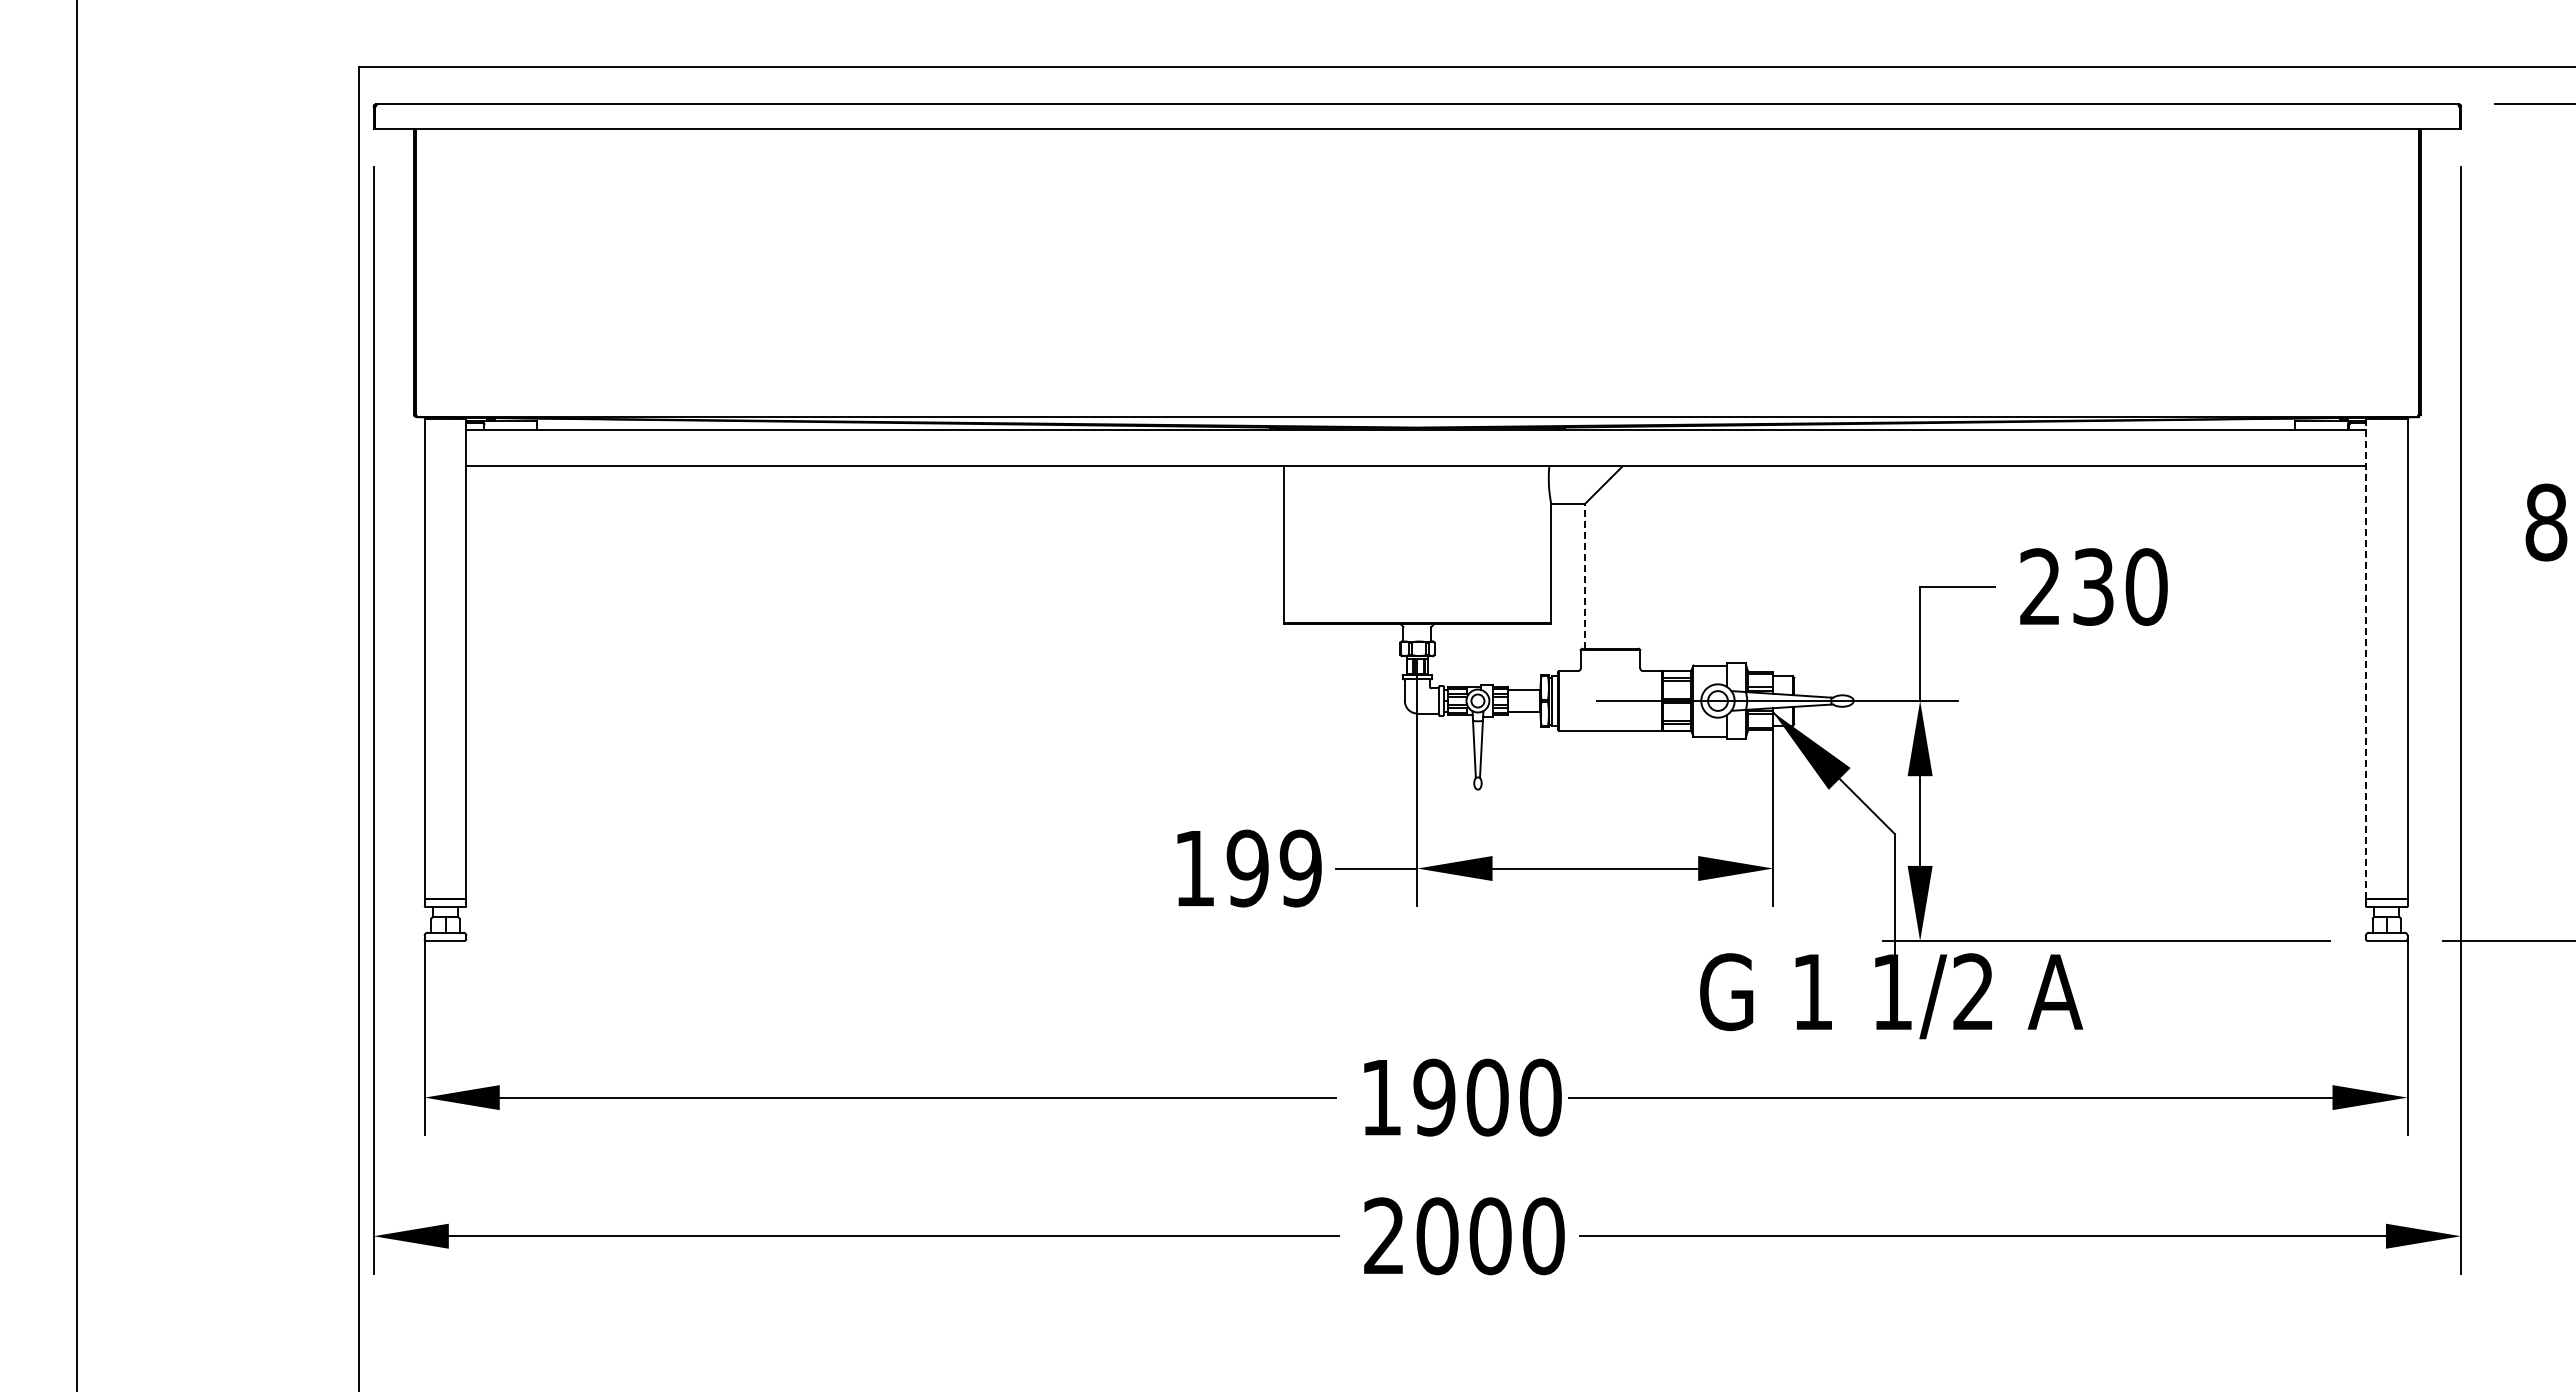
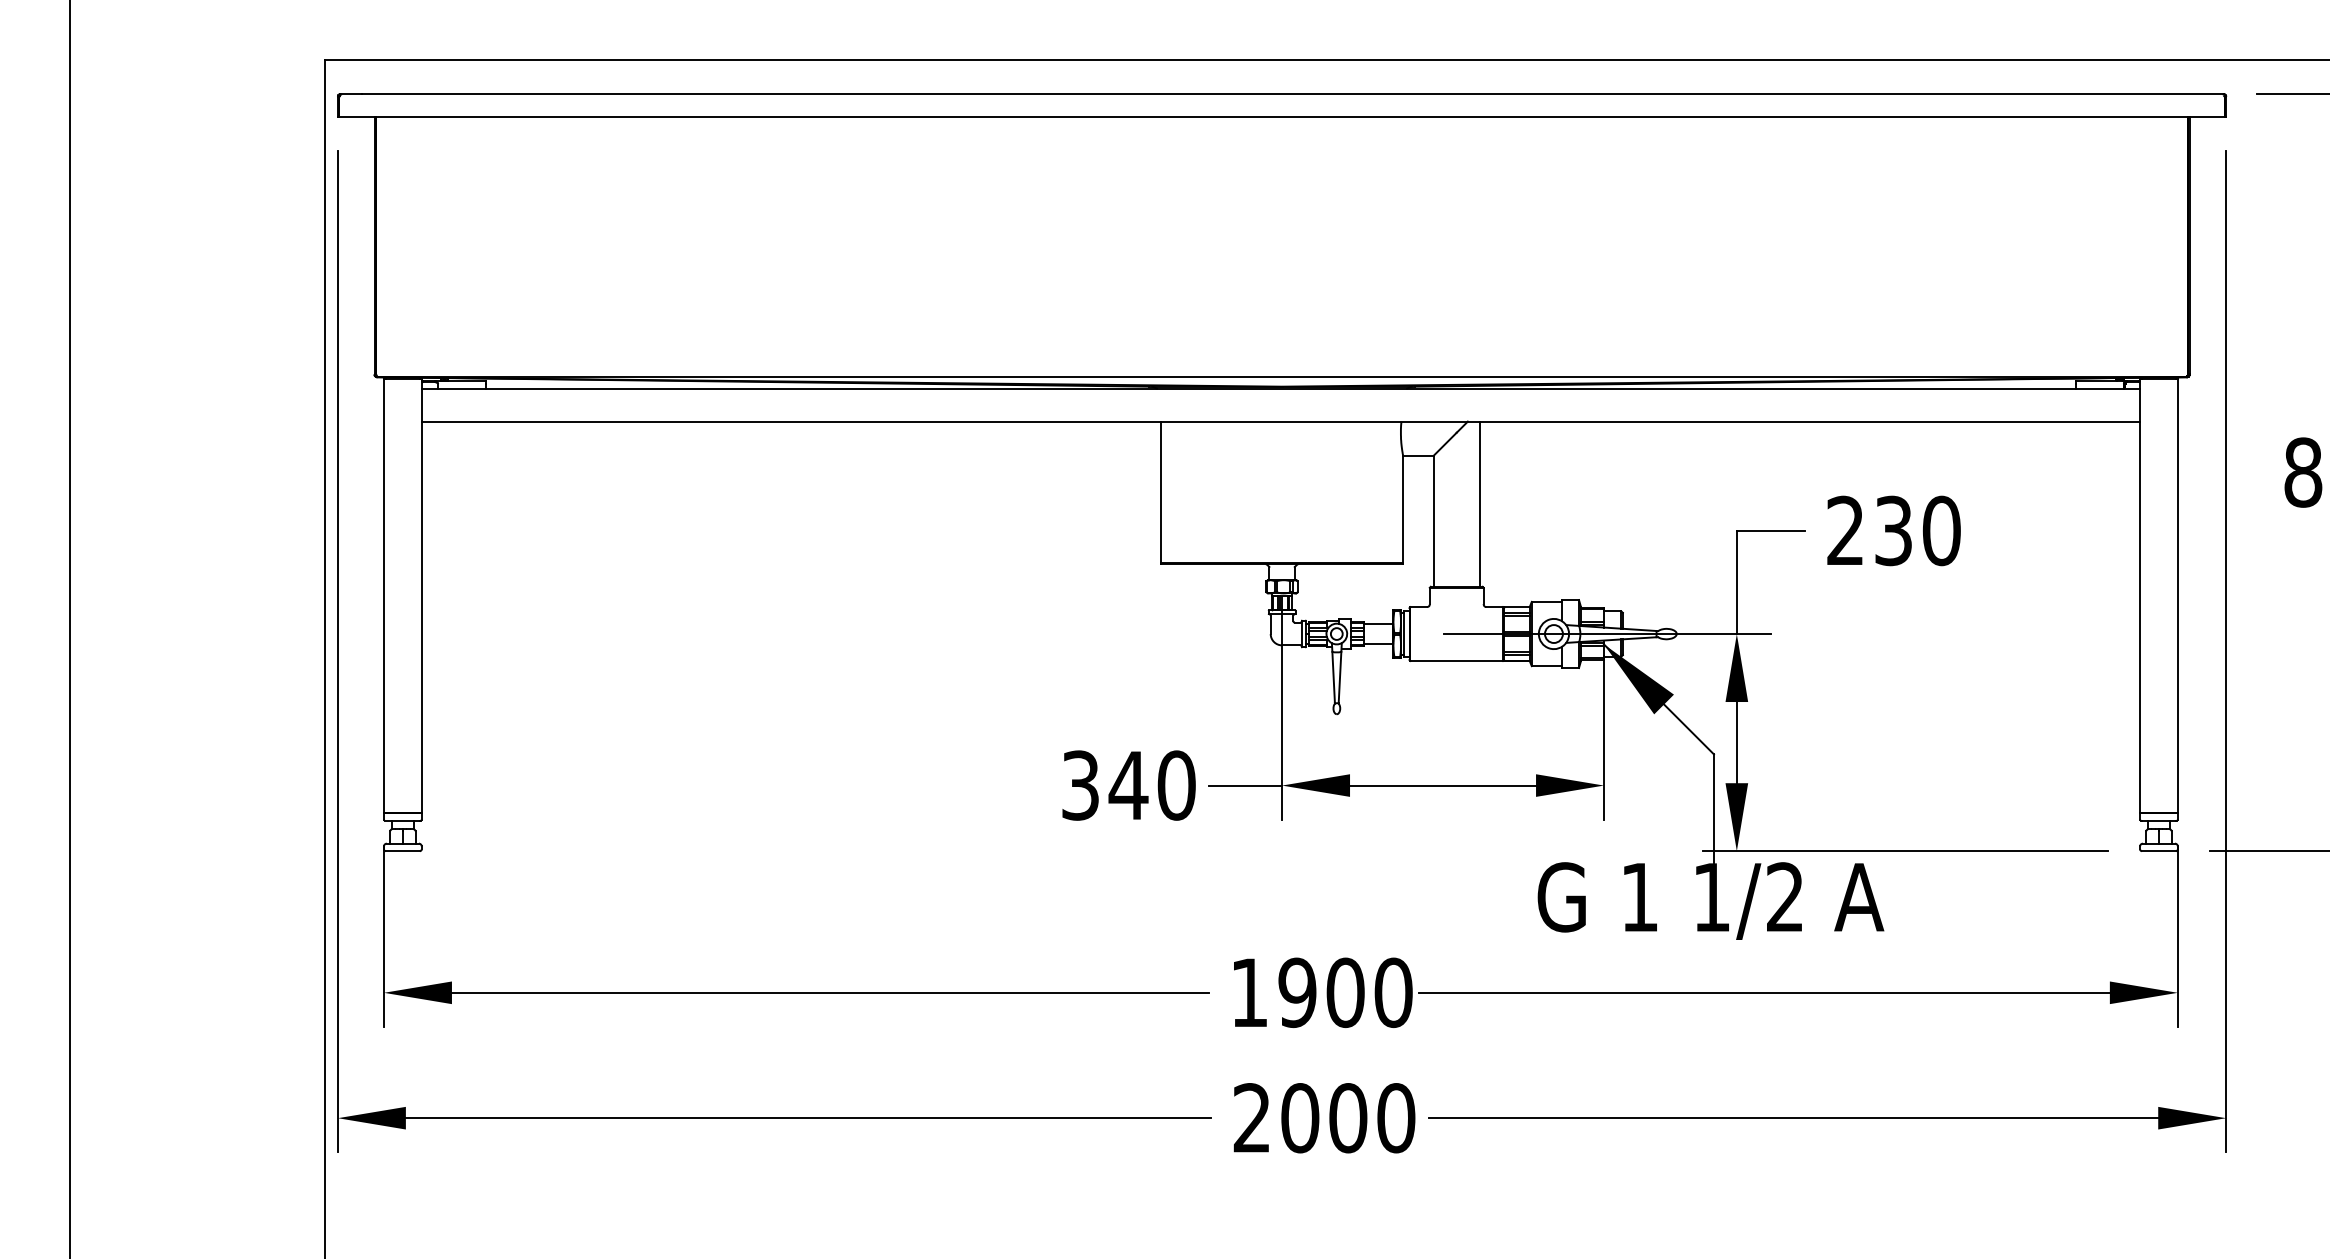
line: (1635, 557) -> (1479, 504), added
line: (1585, 576) -> (1434, 521), dashed -> solid
line: (2365, 658) -> (2139, 595), dashed -> solid
text: (1248, 868) -> (1129, 785), 199 -> 340

